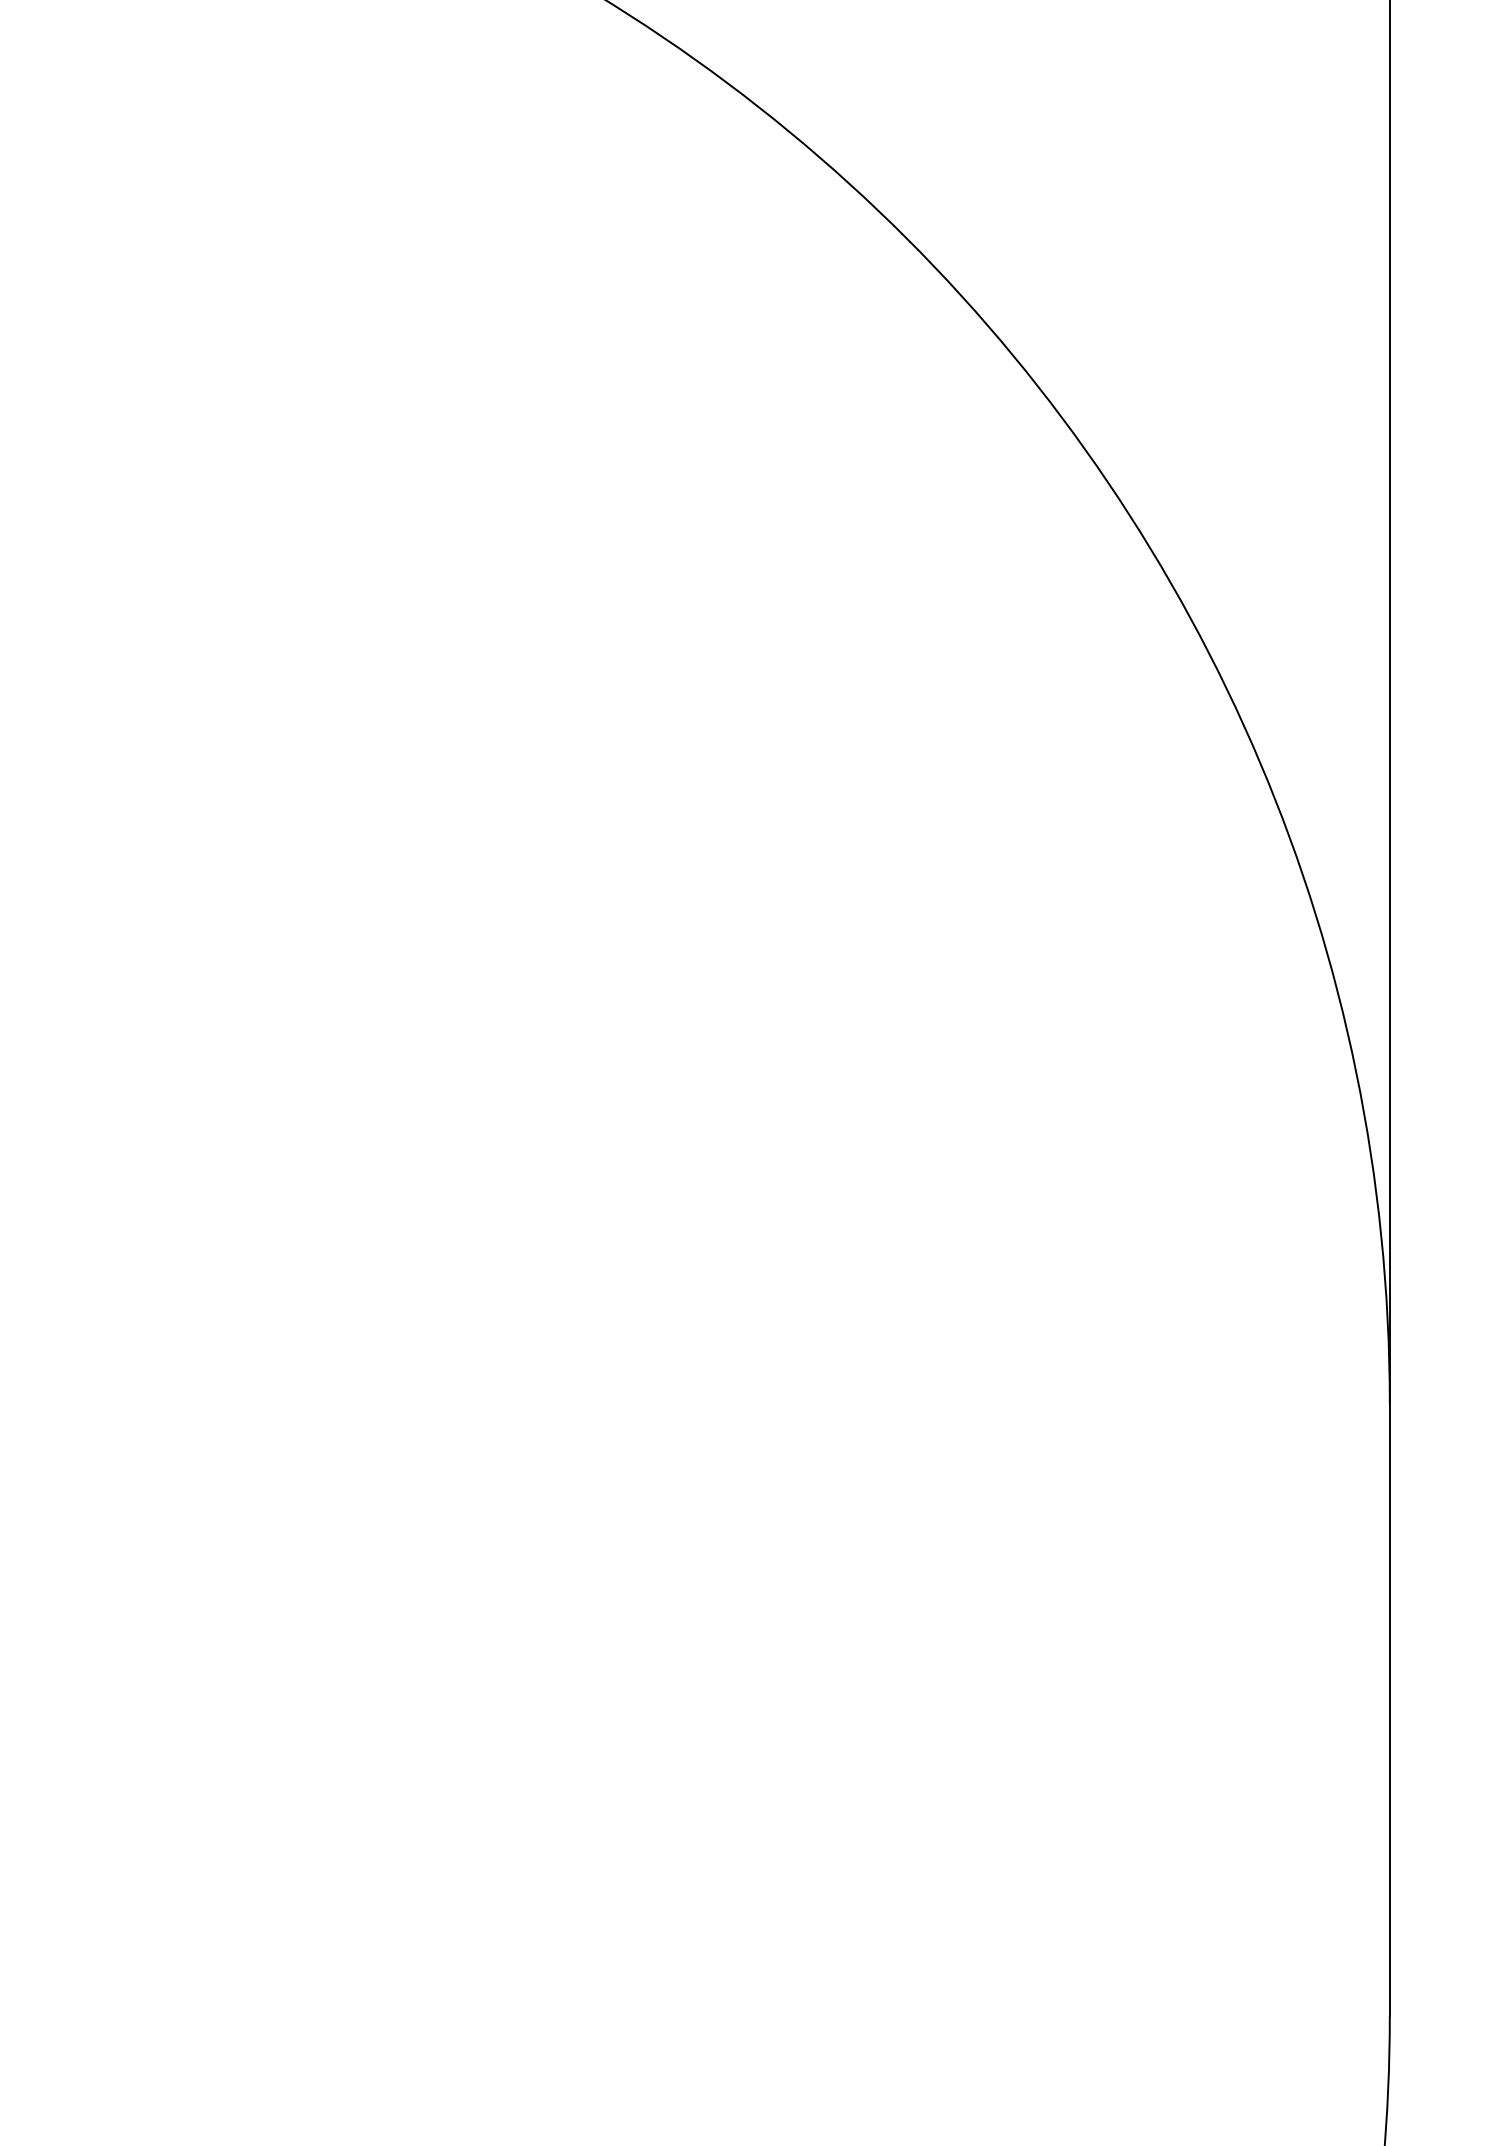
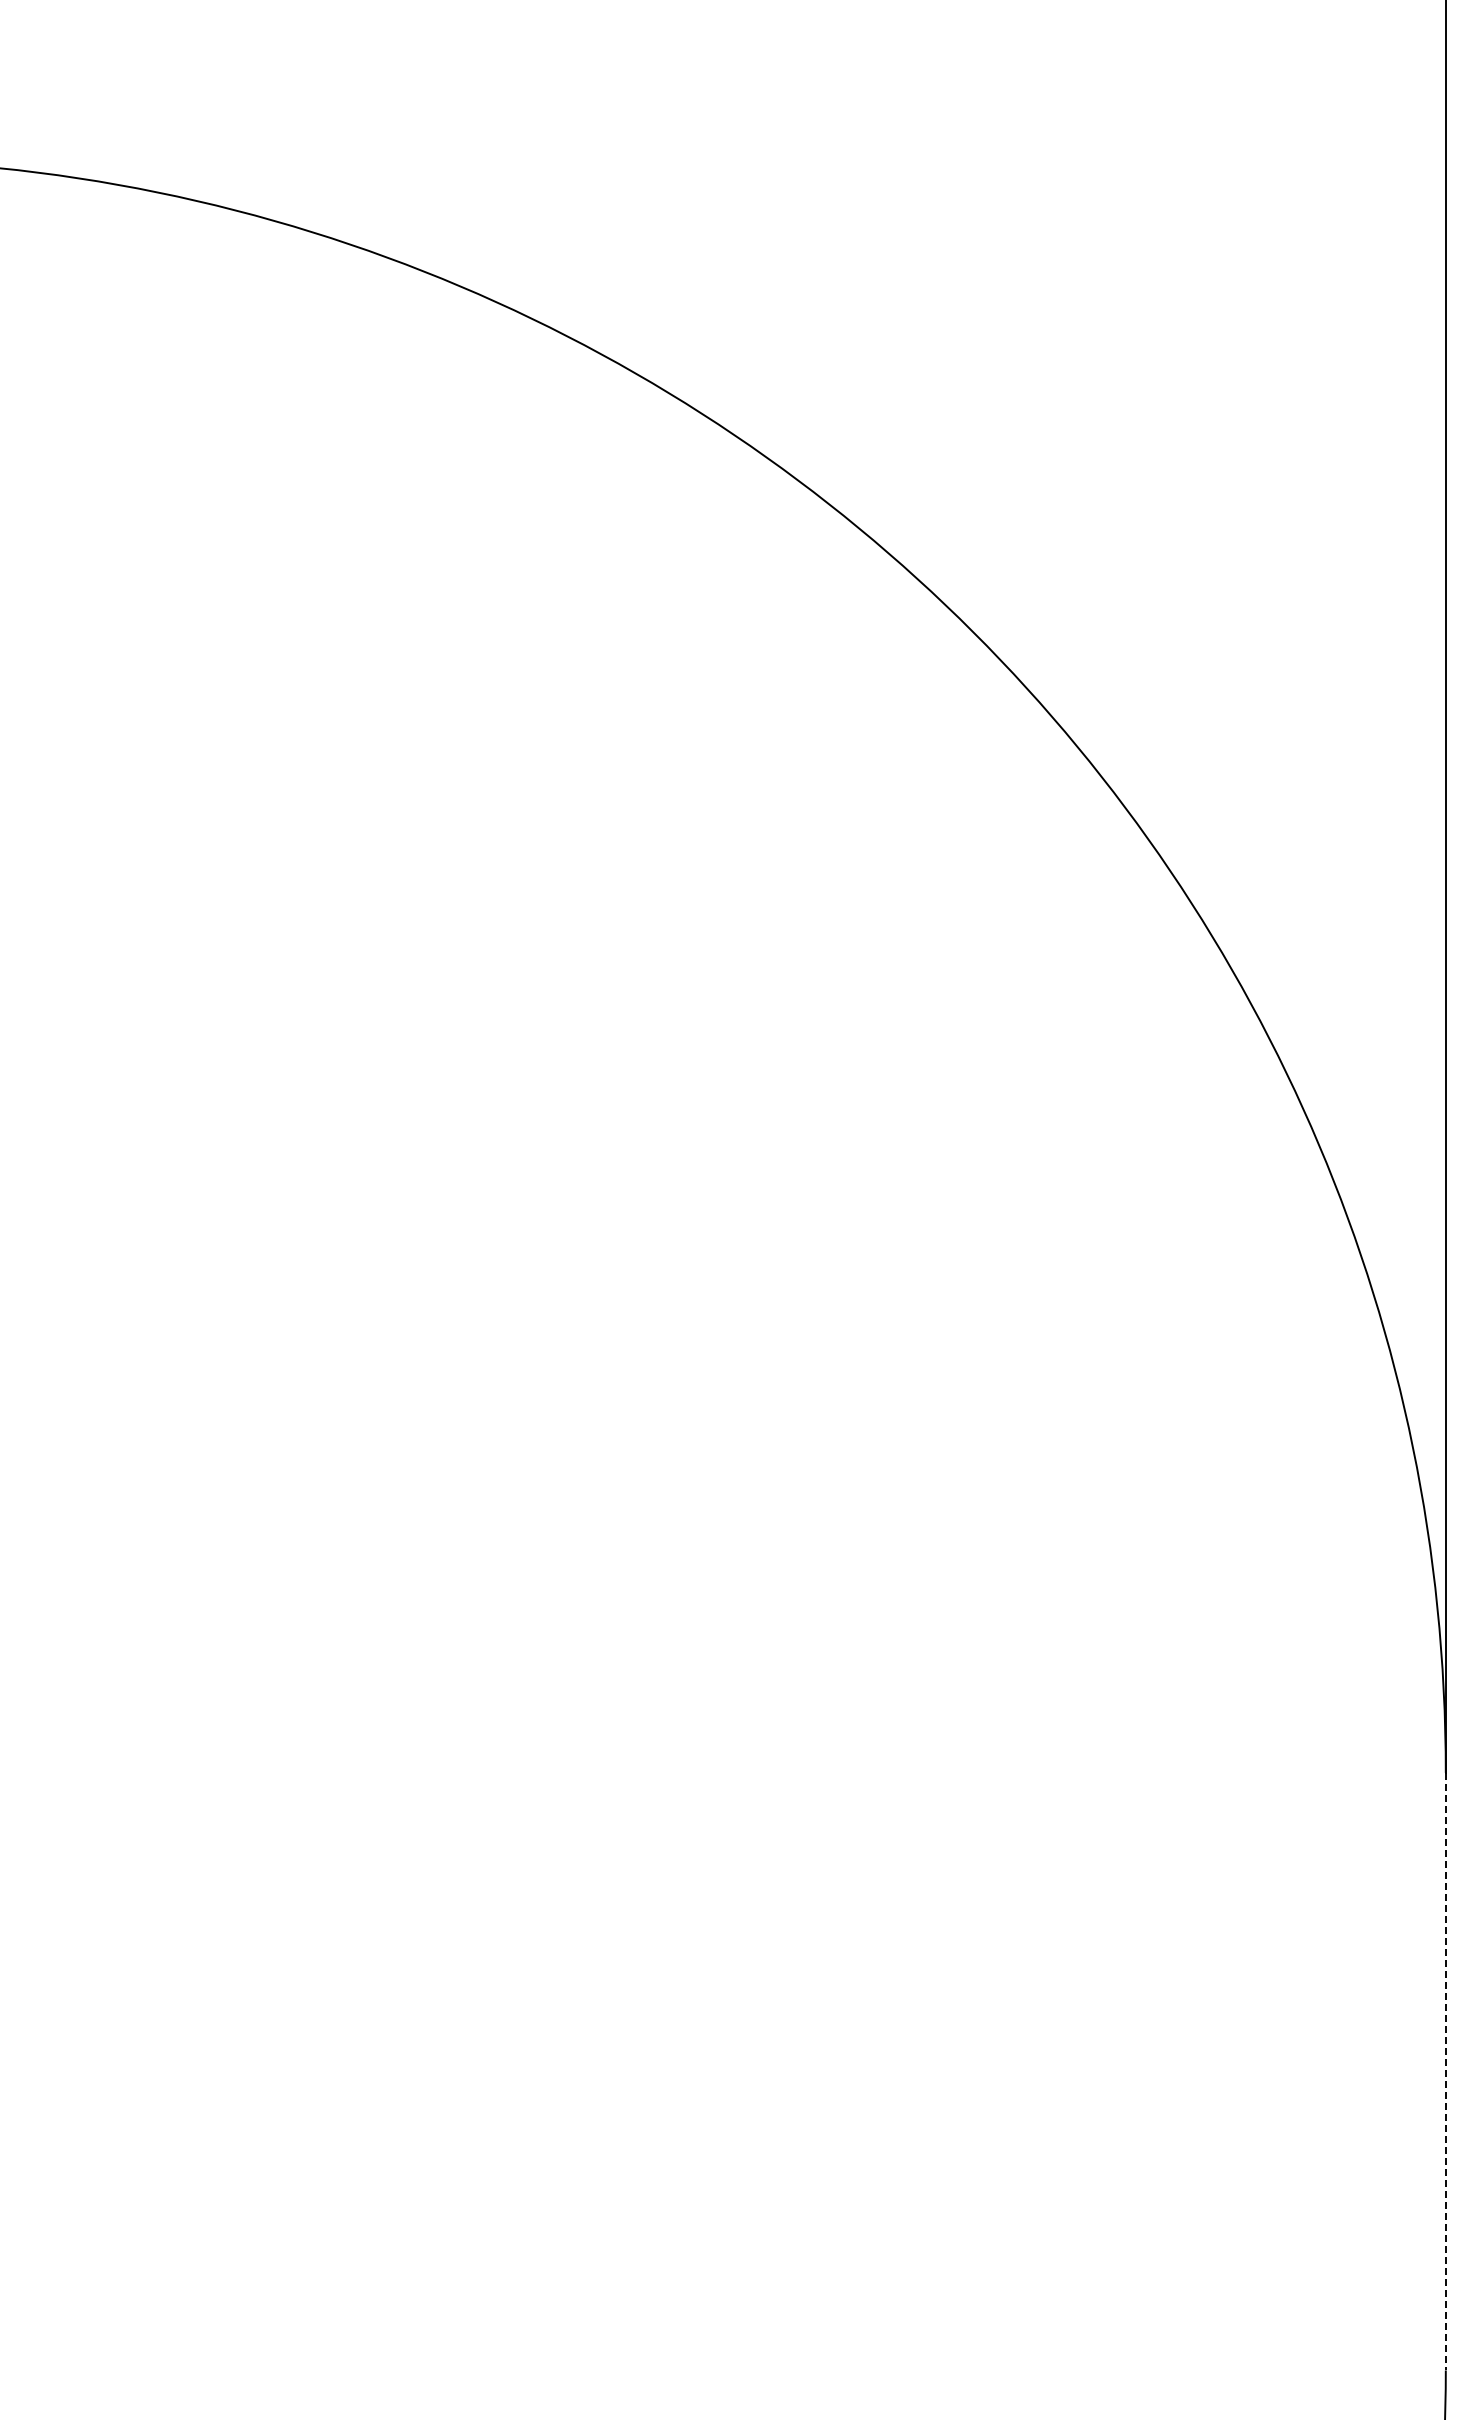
line: (1389, 1710) -> (1445, 2071), solid -> dashed

